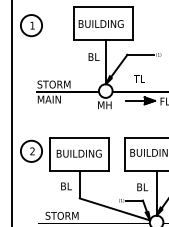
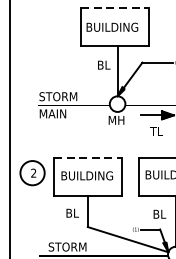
line: (103, 7) -> (115, 8), solid -> dashed
part: (31, 25) -> (32, 29), removed
text: (139, 78) -> (156, 130), moved
line: (79, 138) -> (87, 158), solid -> dashed

